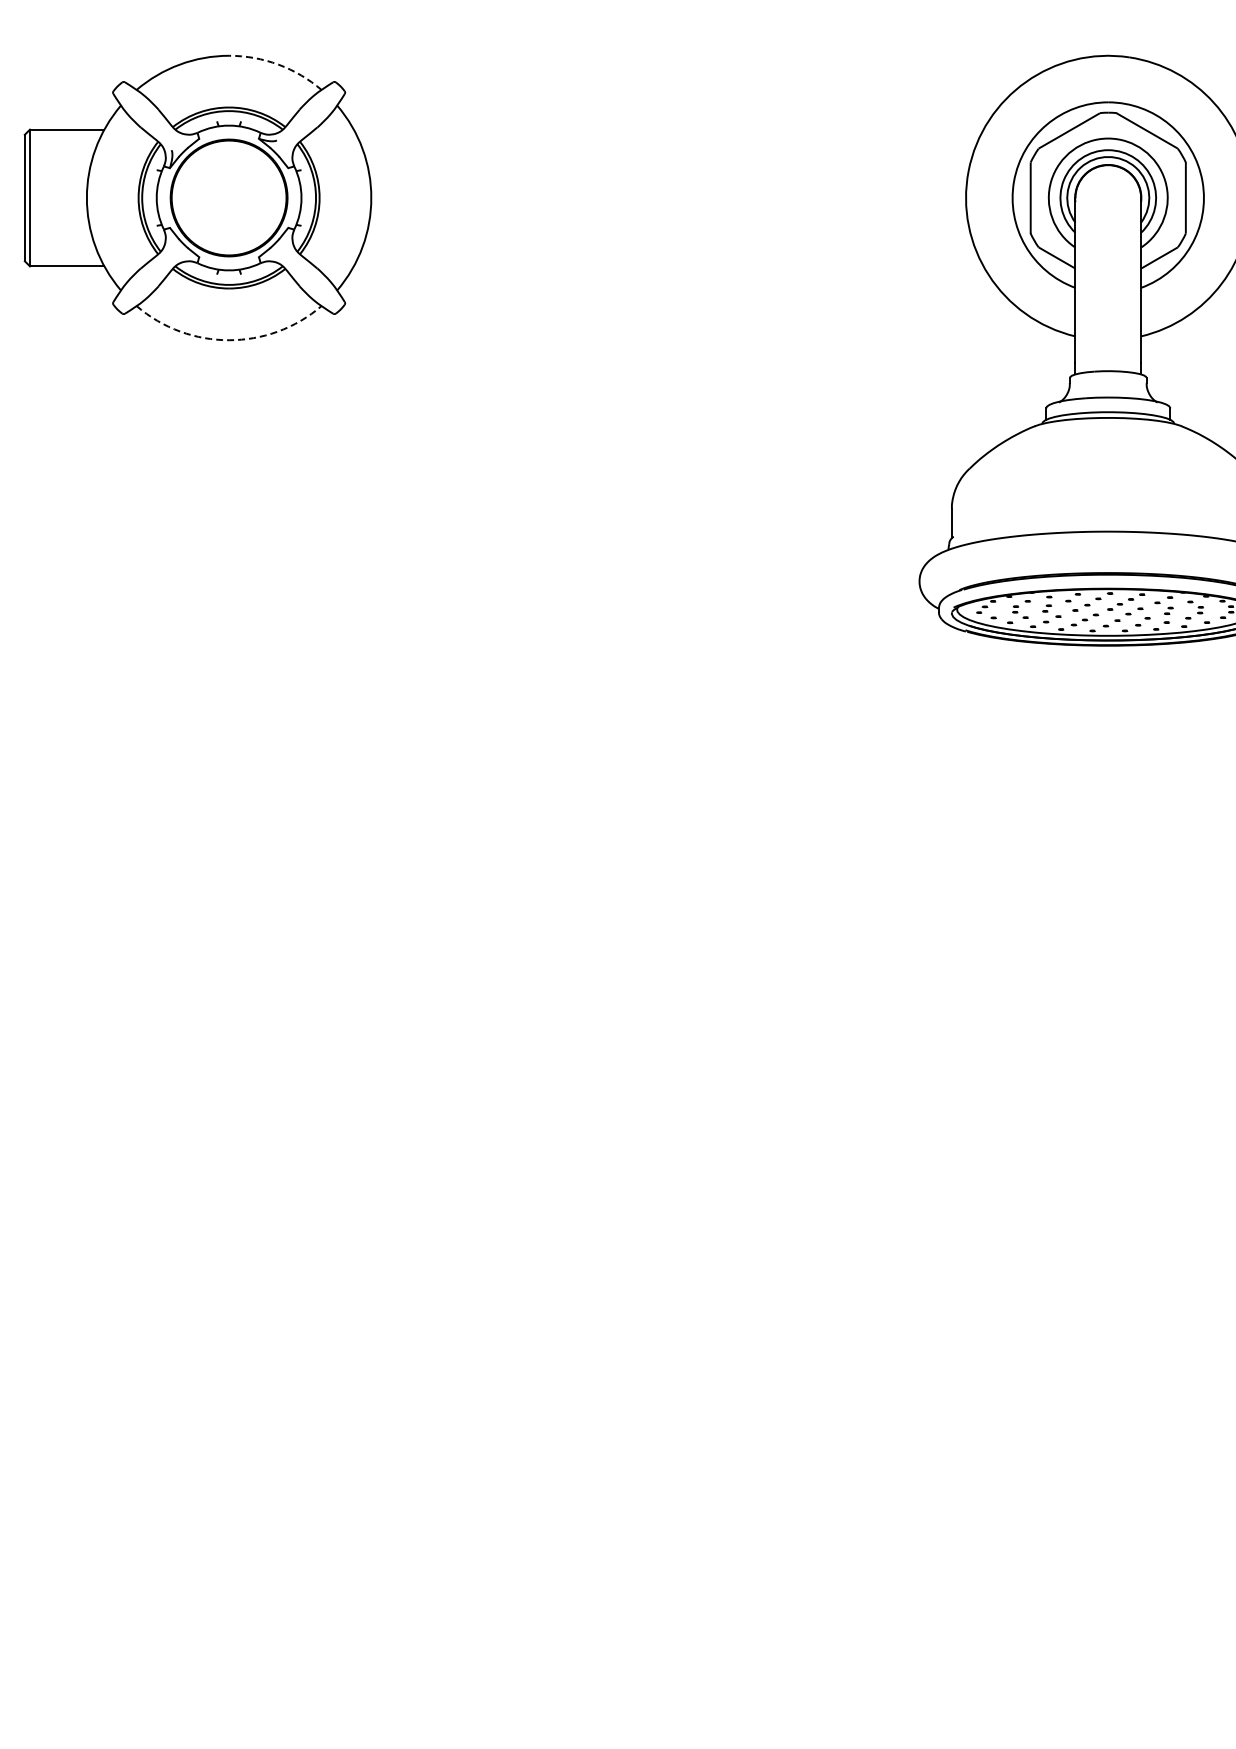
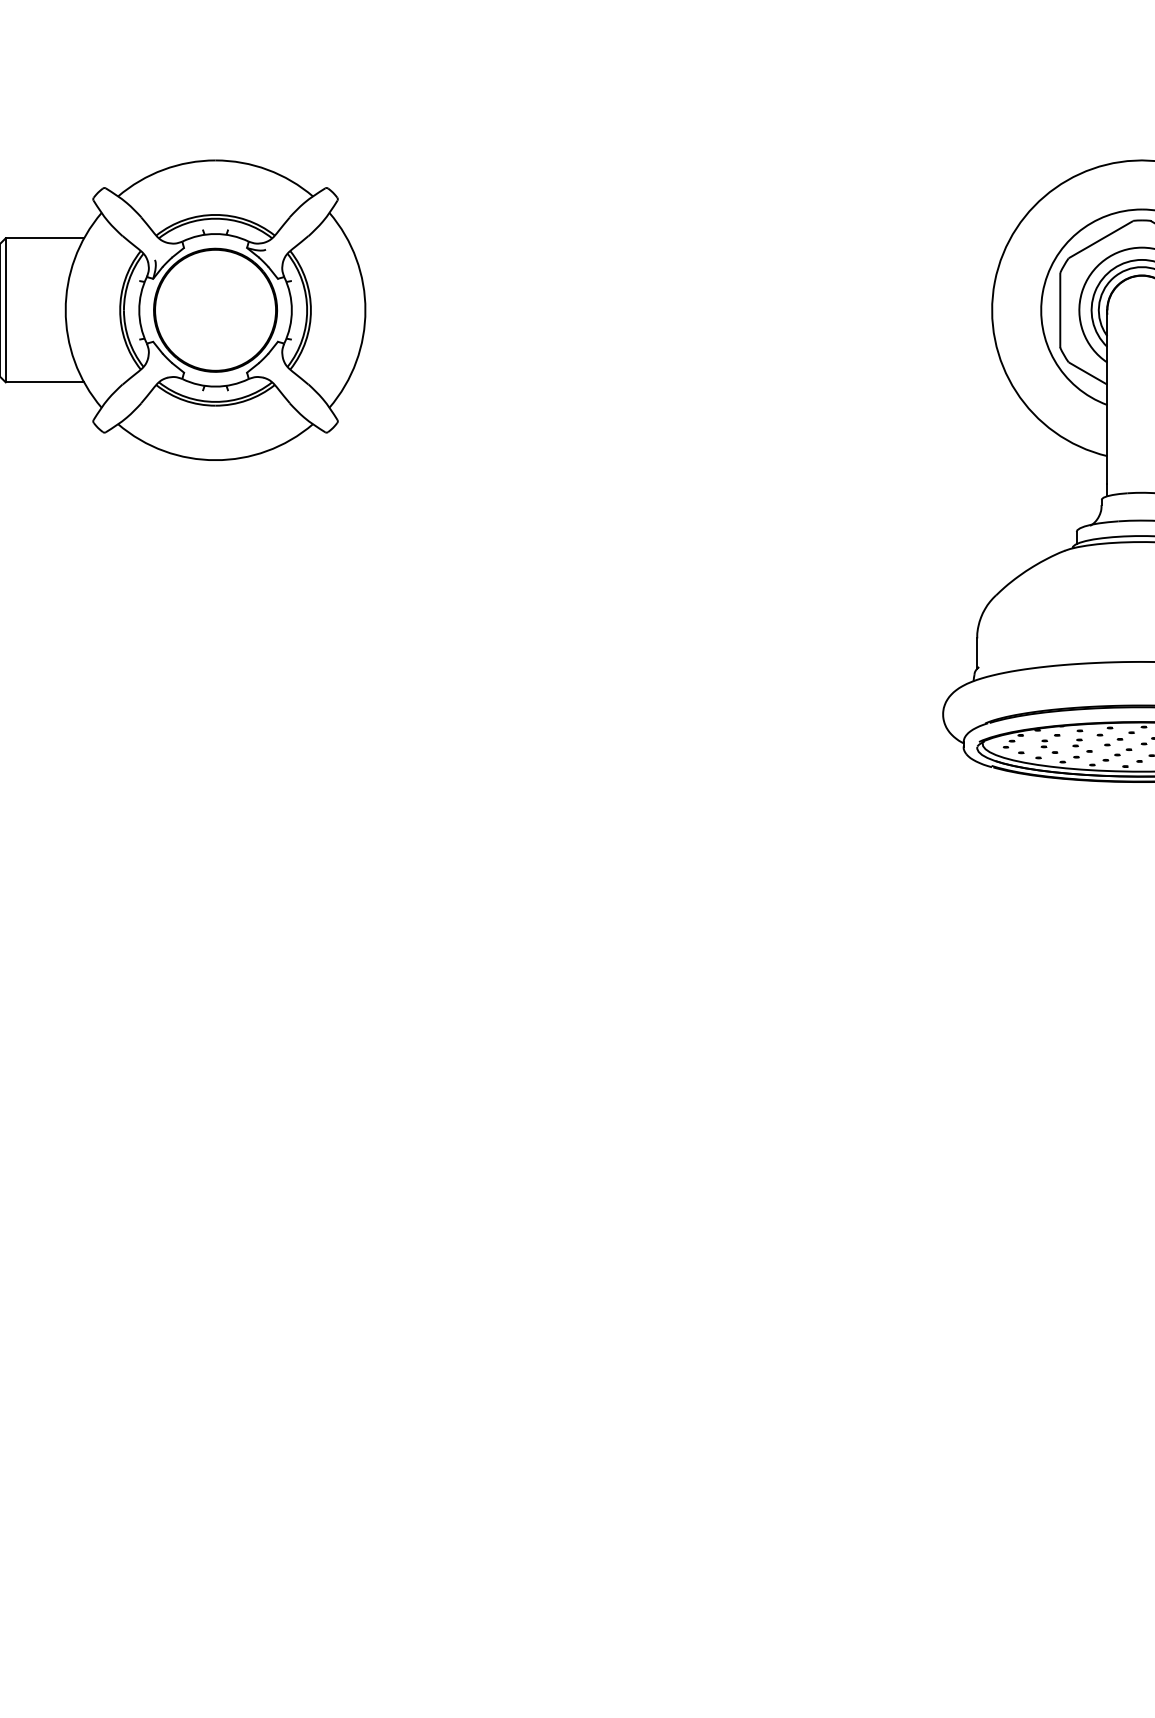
arc: (278, 64) -> (267, 169), dashed -> solid
arc: (229, 340) -> (215, 460), dashed -> solid

